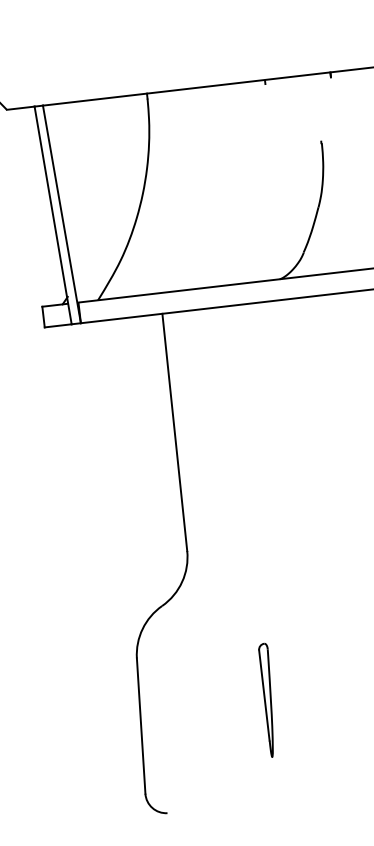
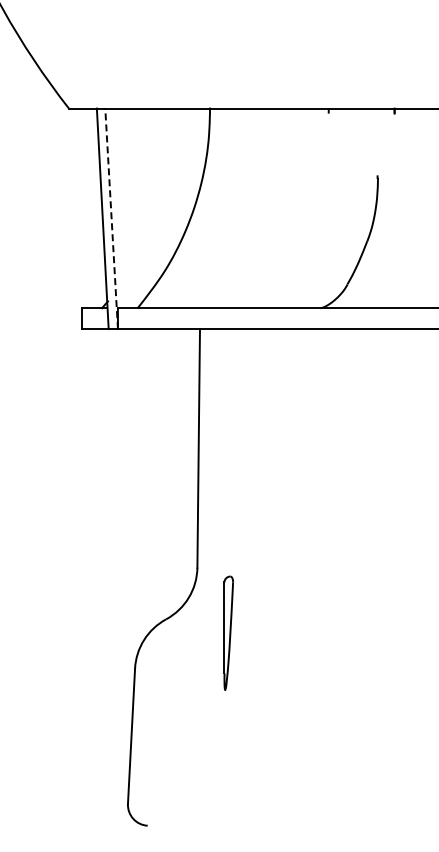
line: (61, 214) -> (111, 218), solid -> dashed
part: (268, 699) -> (228, 632), moved

